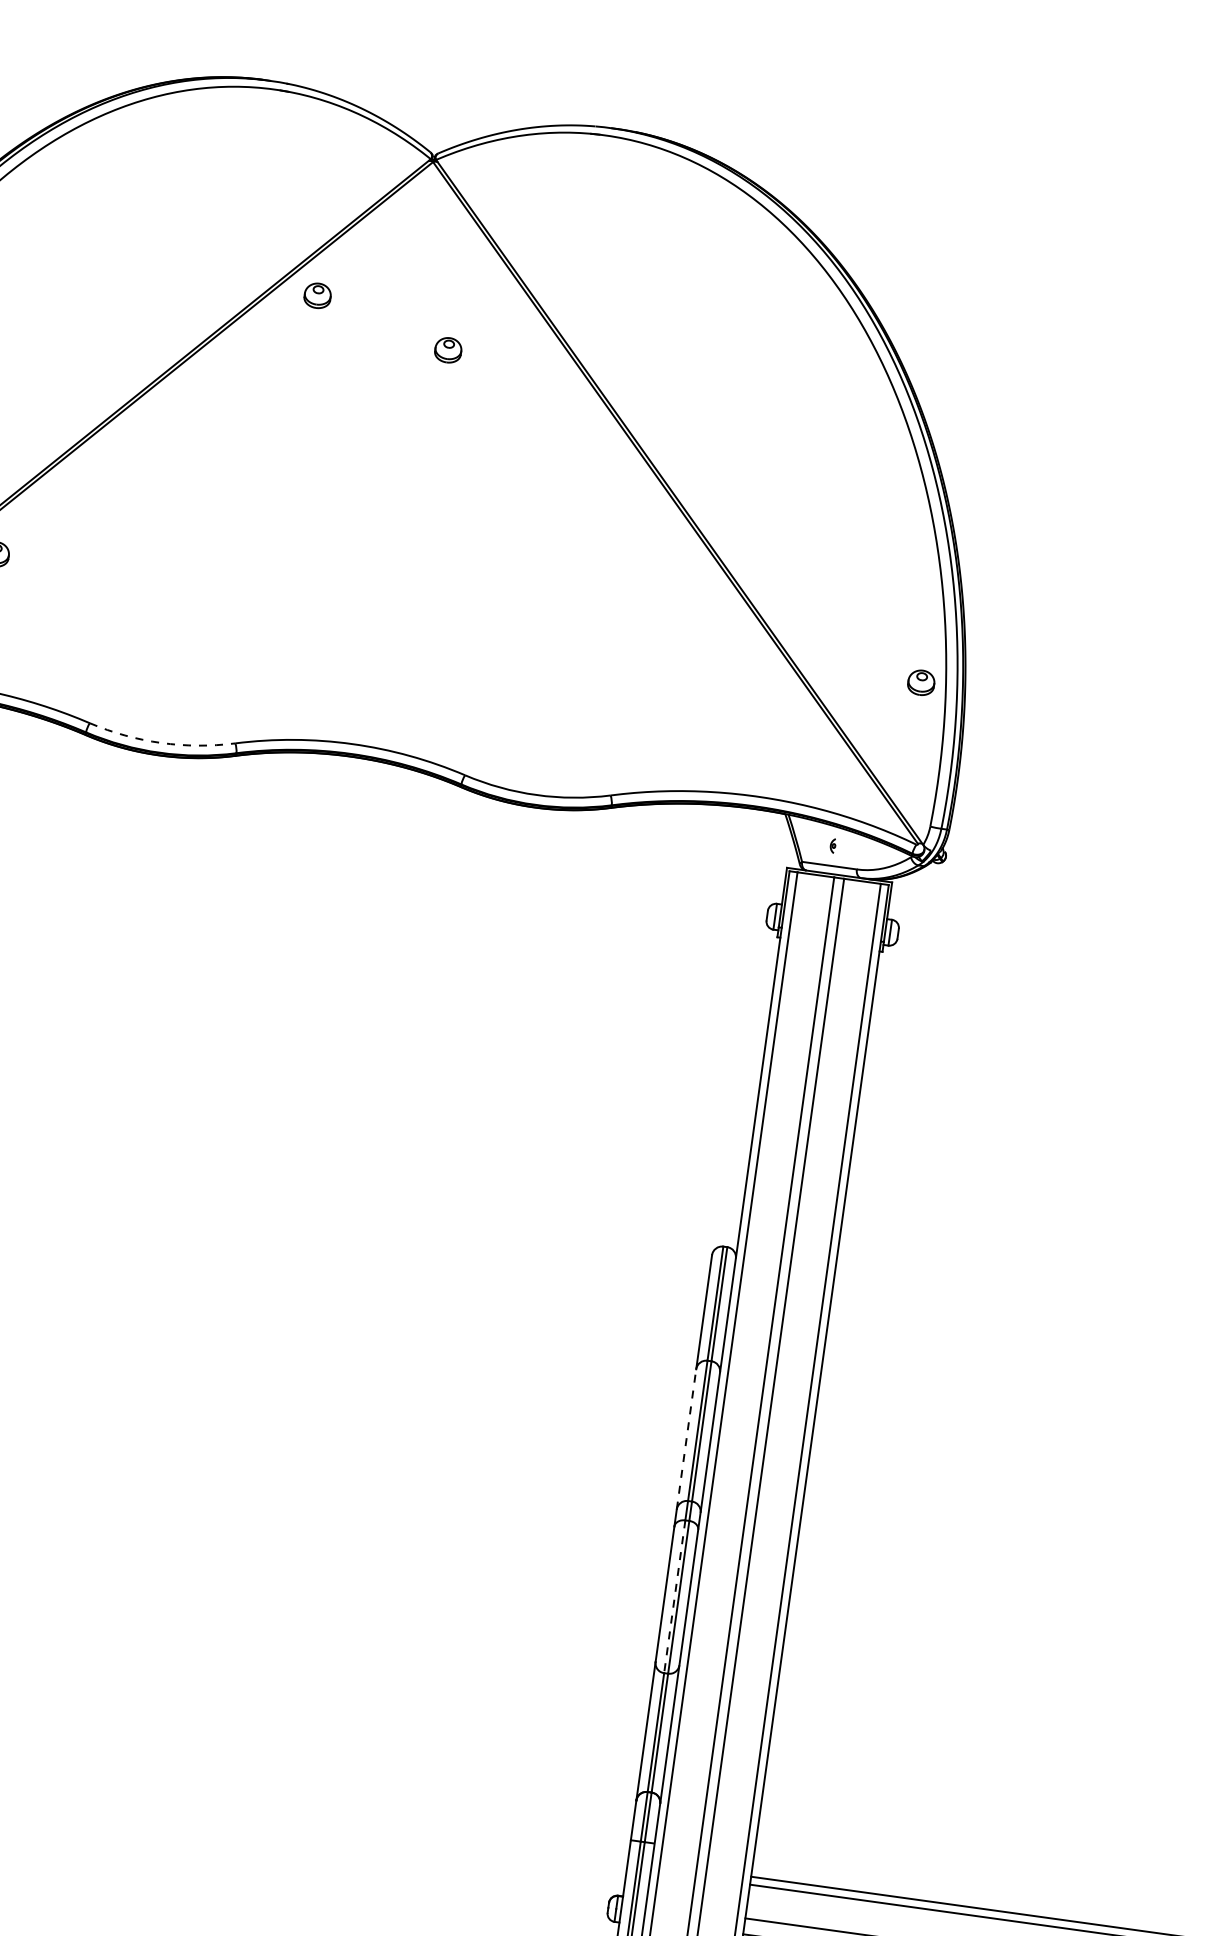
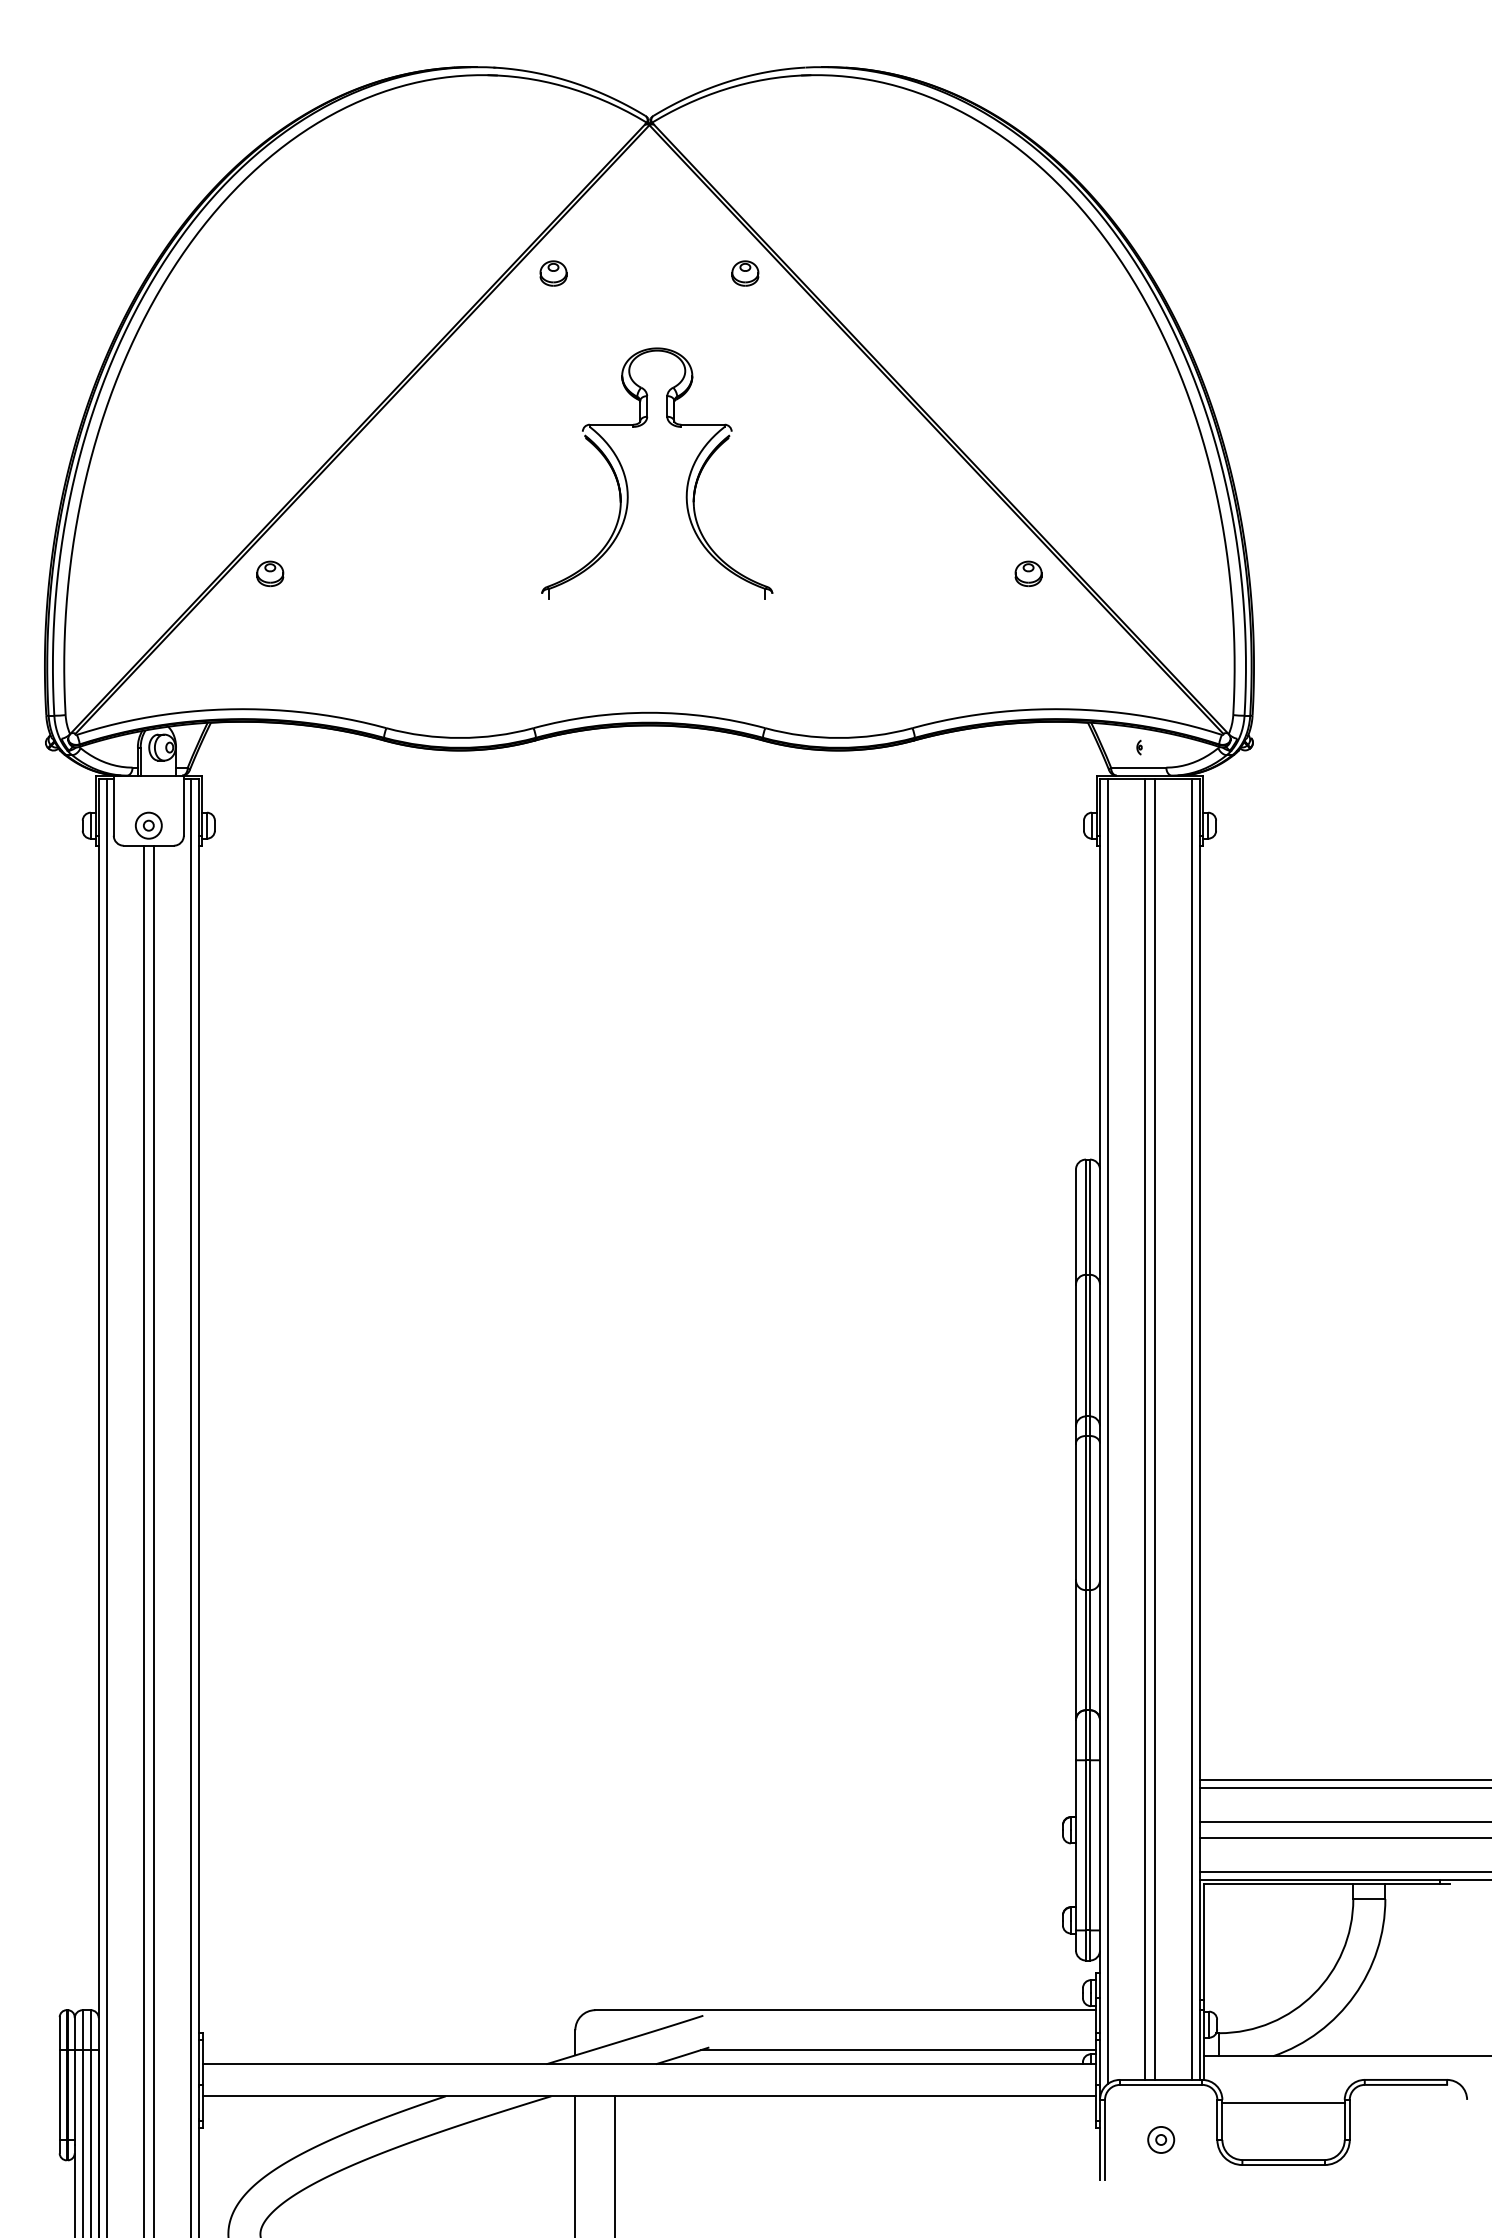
part: (448, 350) -> (745, 273), moved
part: (422, 518) -> (687, 479), added
part: (921, 682) -> (1028, 573), moved
arc: (161, 742) -> (460, 737), dashed -> solid
line: (686, 1439) -> (1075, 1355), dashed -> solid
line: (674, 1597) -> (1085, 1513), dashed -> solid

